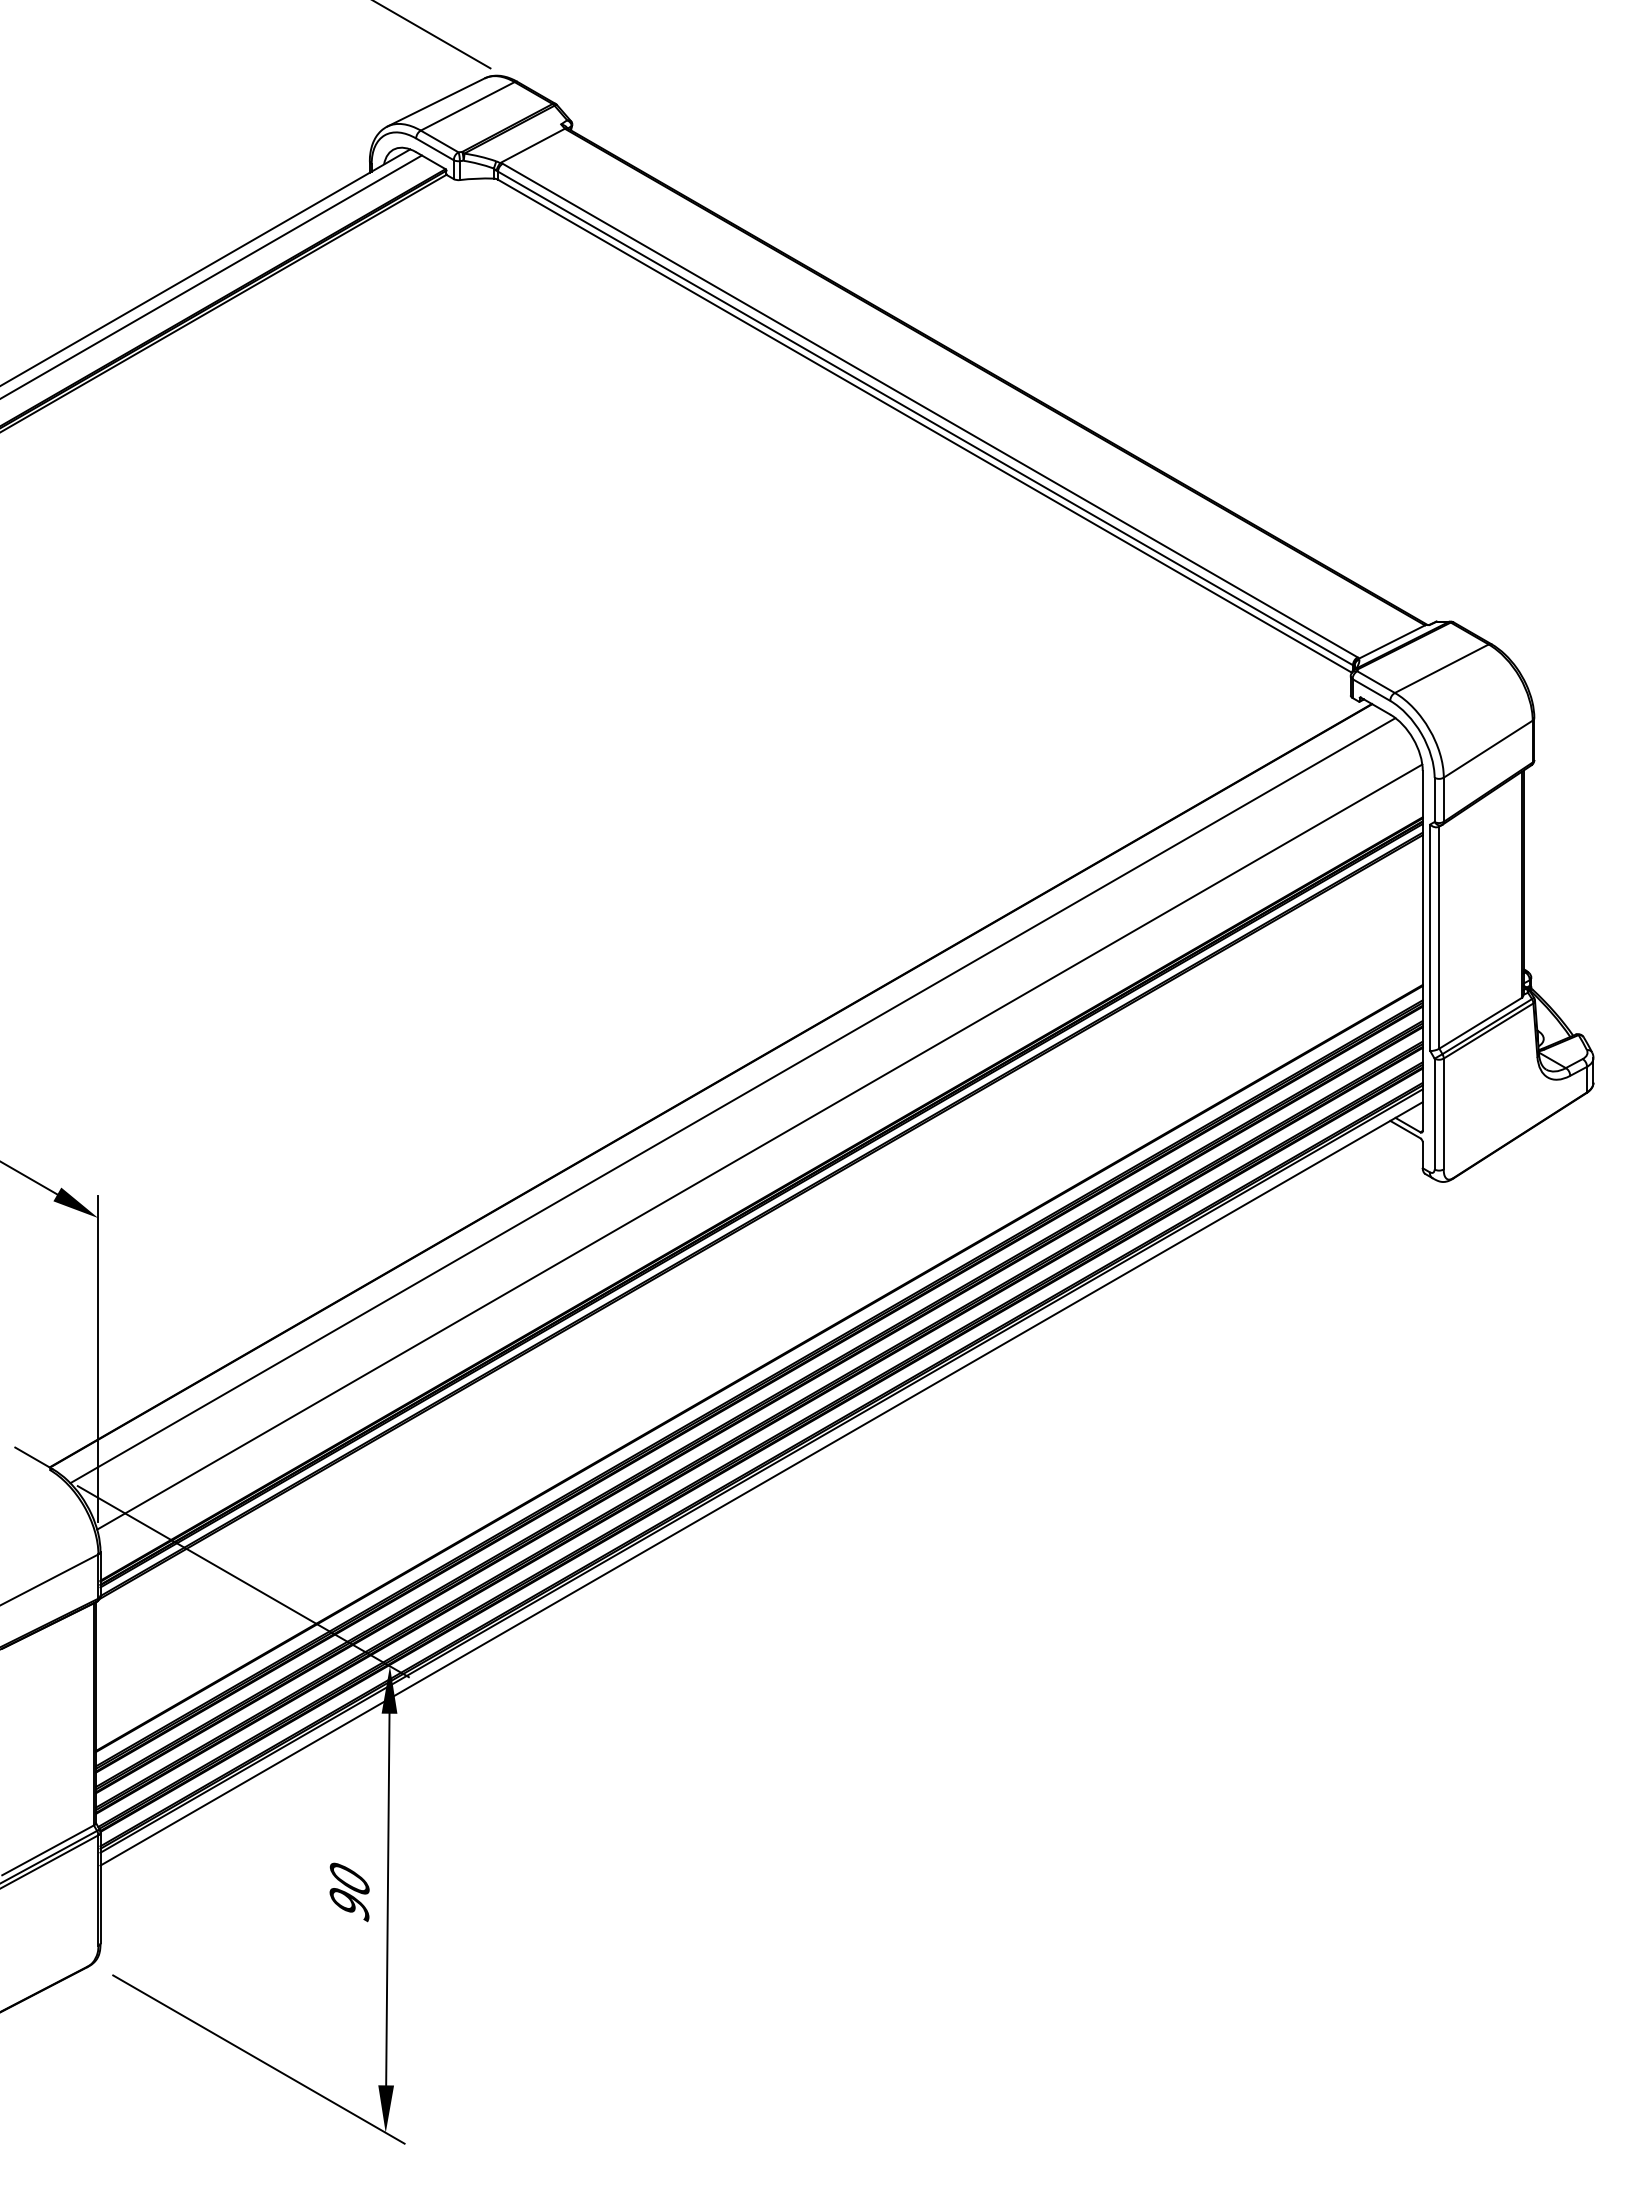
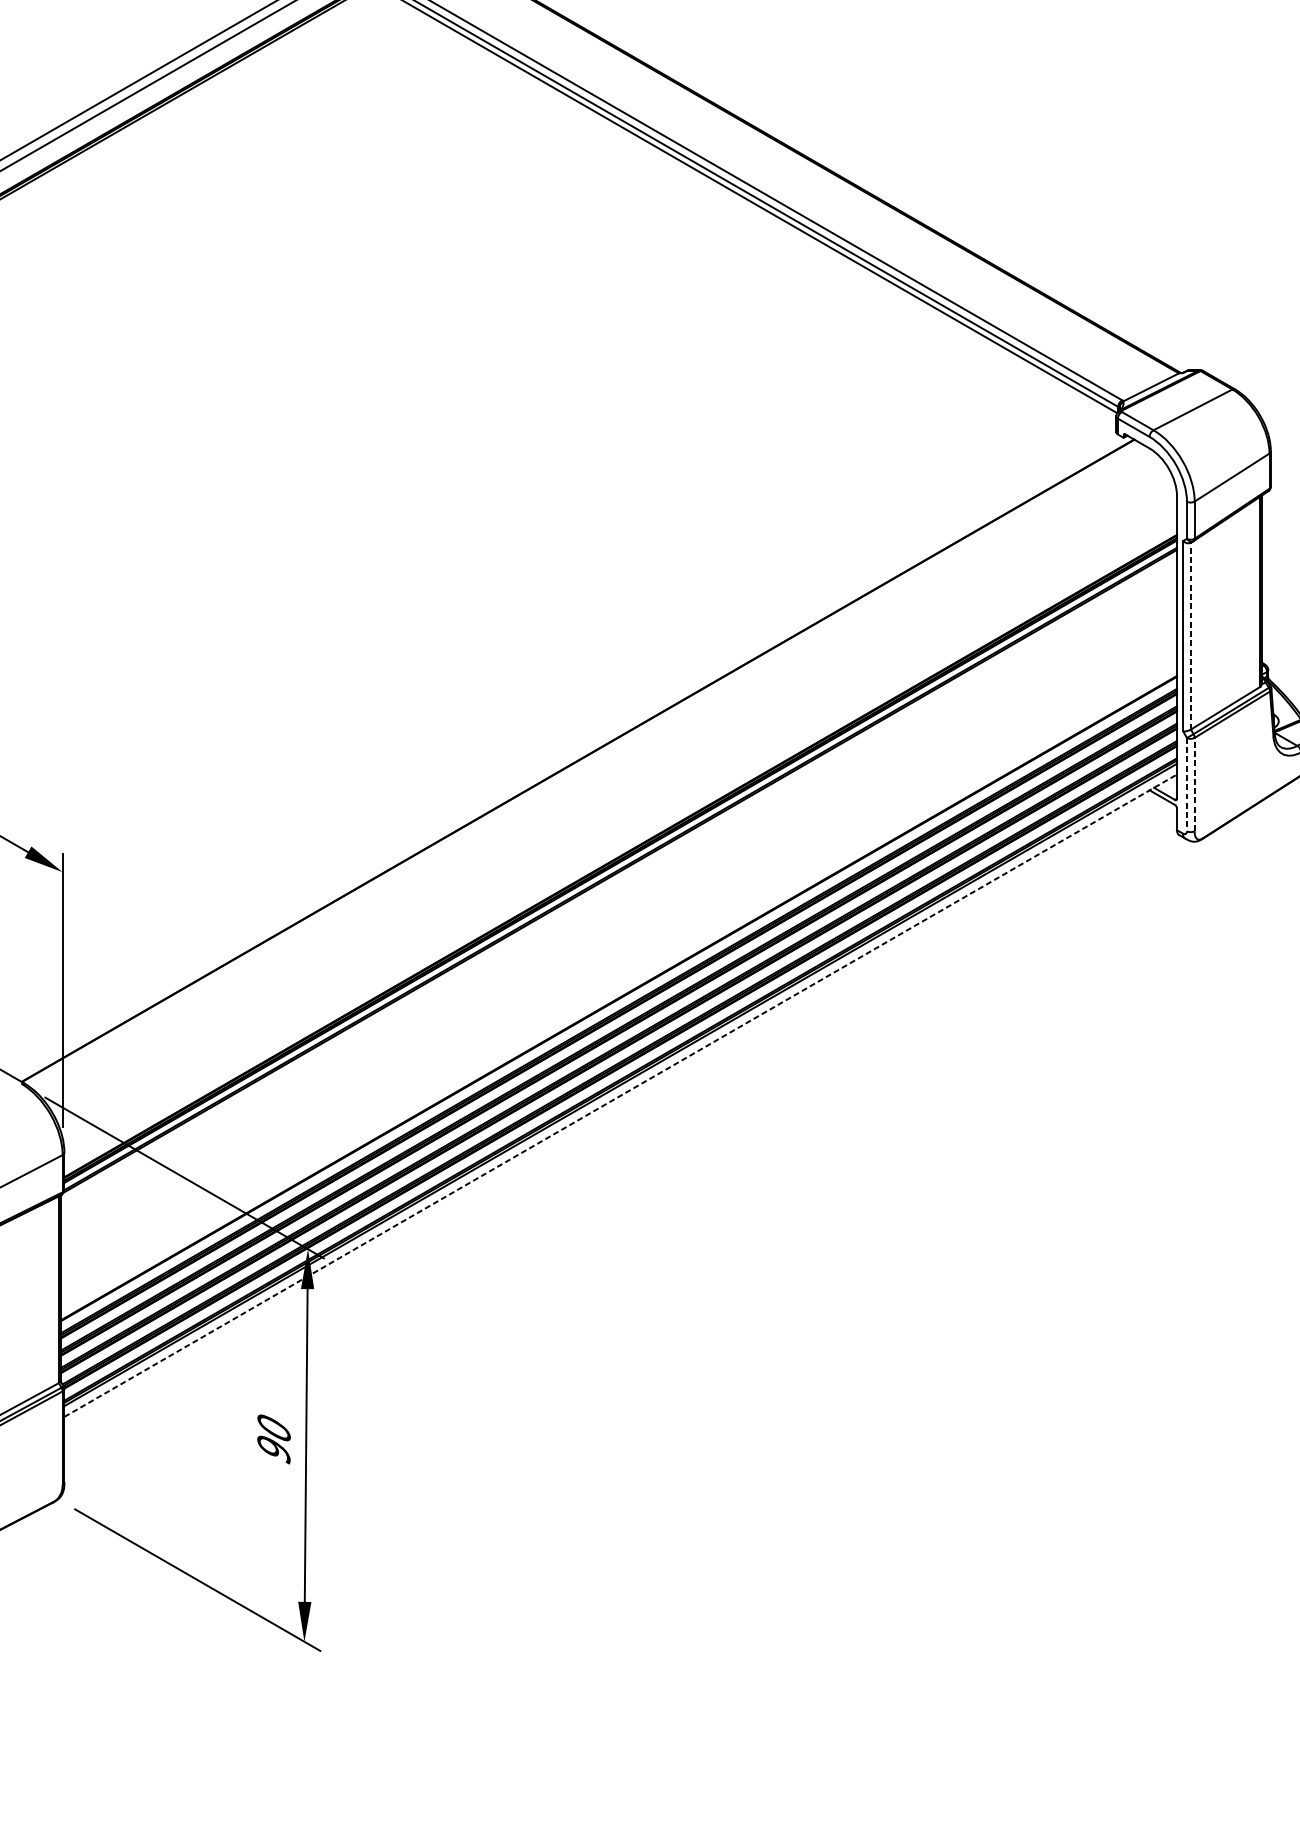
line: (1439, 937) -> (1191, 636), solid -> dashed
line: (732, 1100) -> (596, 773), removed
line: (1443, 1113) -> (1194, 784), solid -> dashed
line: (1434, 1114) -> (1186, 784), solid -> dashed
line: (759, 1146) -> (618, 811), removed
line: (762, 1483) -> (621, 1095), solid -> dashed

